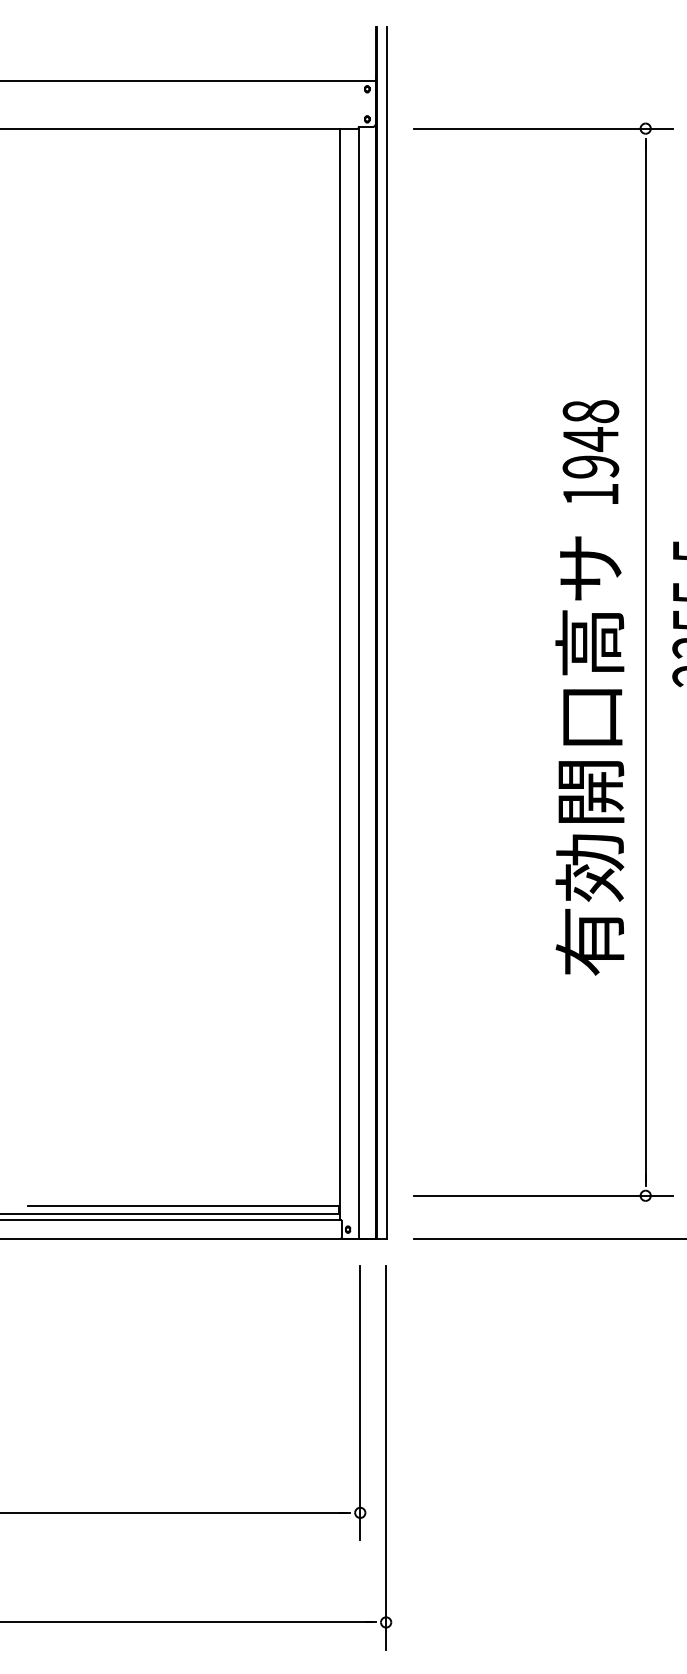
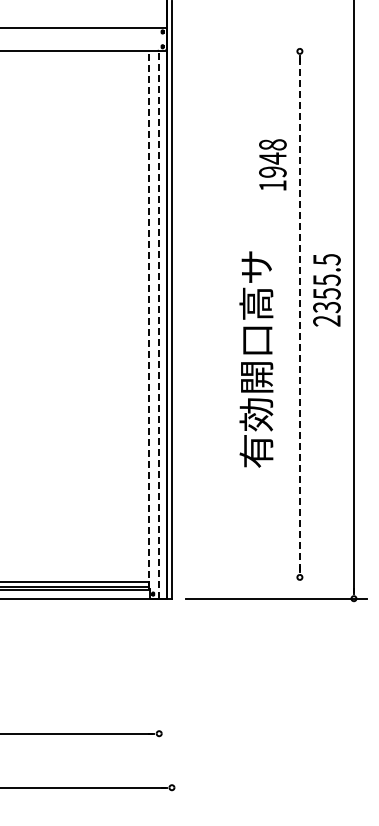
line: (543, 128) -> (249, 51), removed
text: (590, 451) -> (272, 164), moved
line: (644, 660) -> (299, 313), solid -> dashed
line: (340, 674) -> (149, 320), solid -> dashed
line: (358, 682) -> (158, 324), solid -> dashed
text: (590, 755) -> (256, 359), moved
line: (543, 1195) -> (249, 577), removed
line: (360, 1402) -> (159, 679), removed
line: (385, 1457) -> (171, 706), removed

